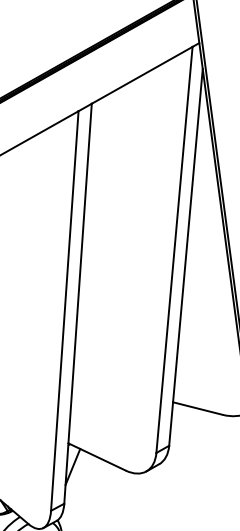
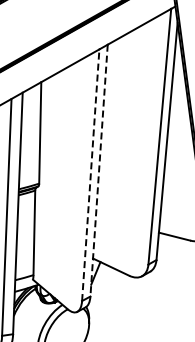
line: (78, 305) -> (99, 171), solid -> dashed
line: (64, 309) -> (90, 174), solid -> dashed

